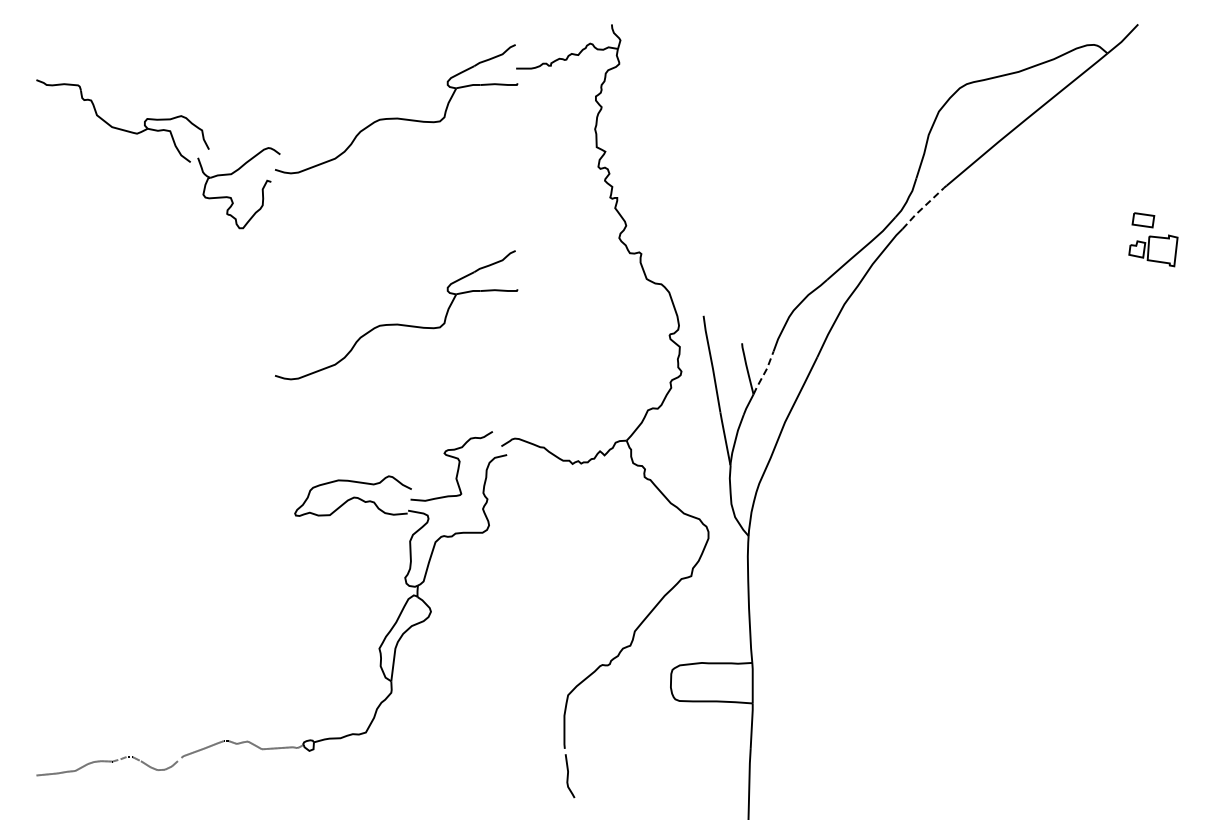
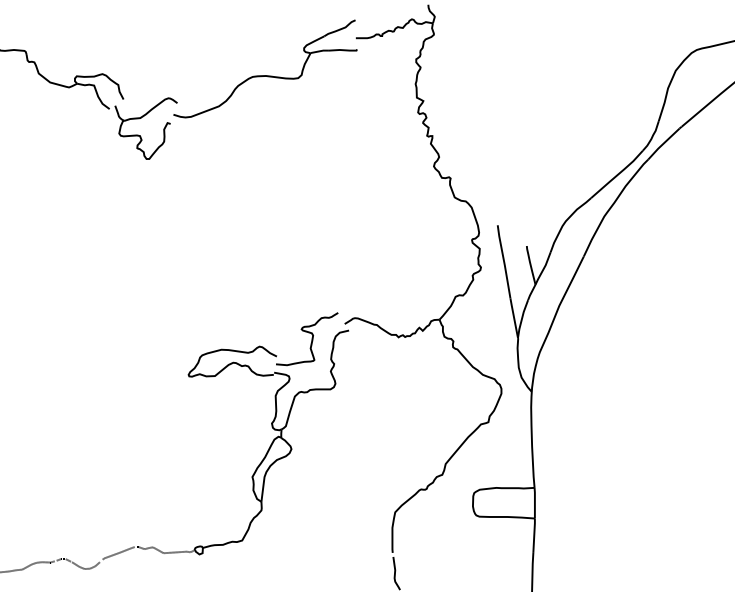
line: (922, 208) -> (663, 144), dashed -> solid
part: (396, 323) -> (265, 231), removed
line: (764, 372) -> (543, 268), dashed -> solid

